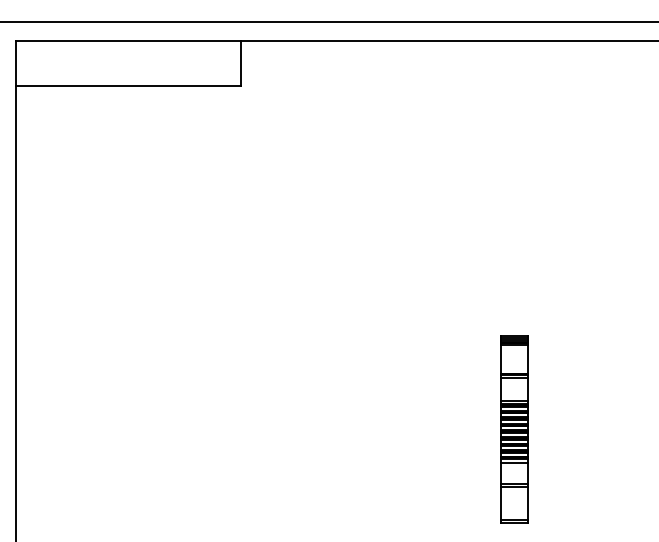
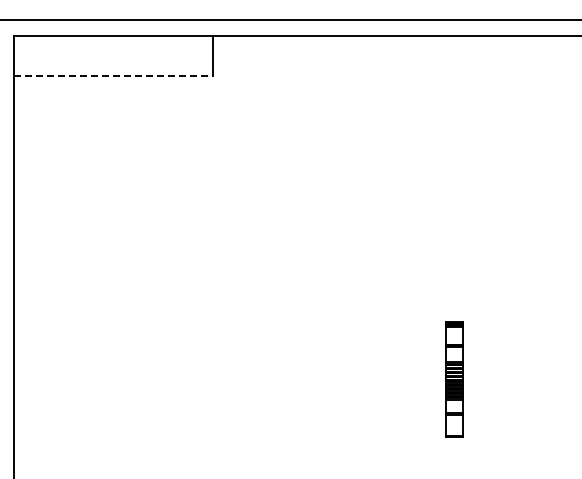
line: (129, 85) -> (114, 75), solid -> dashed
part: (514, 429) -> (454, 379), size x0.7

